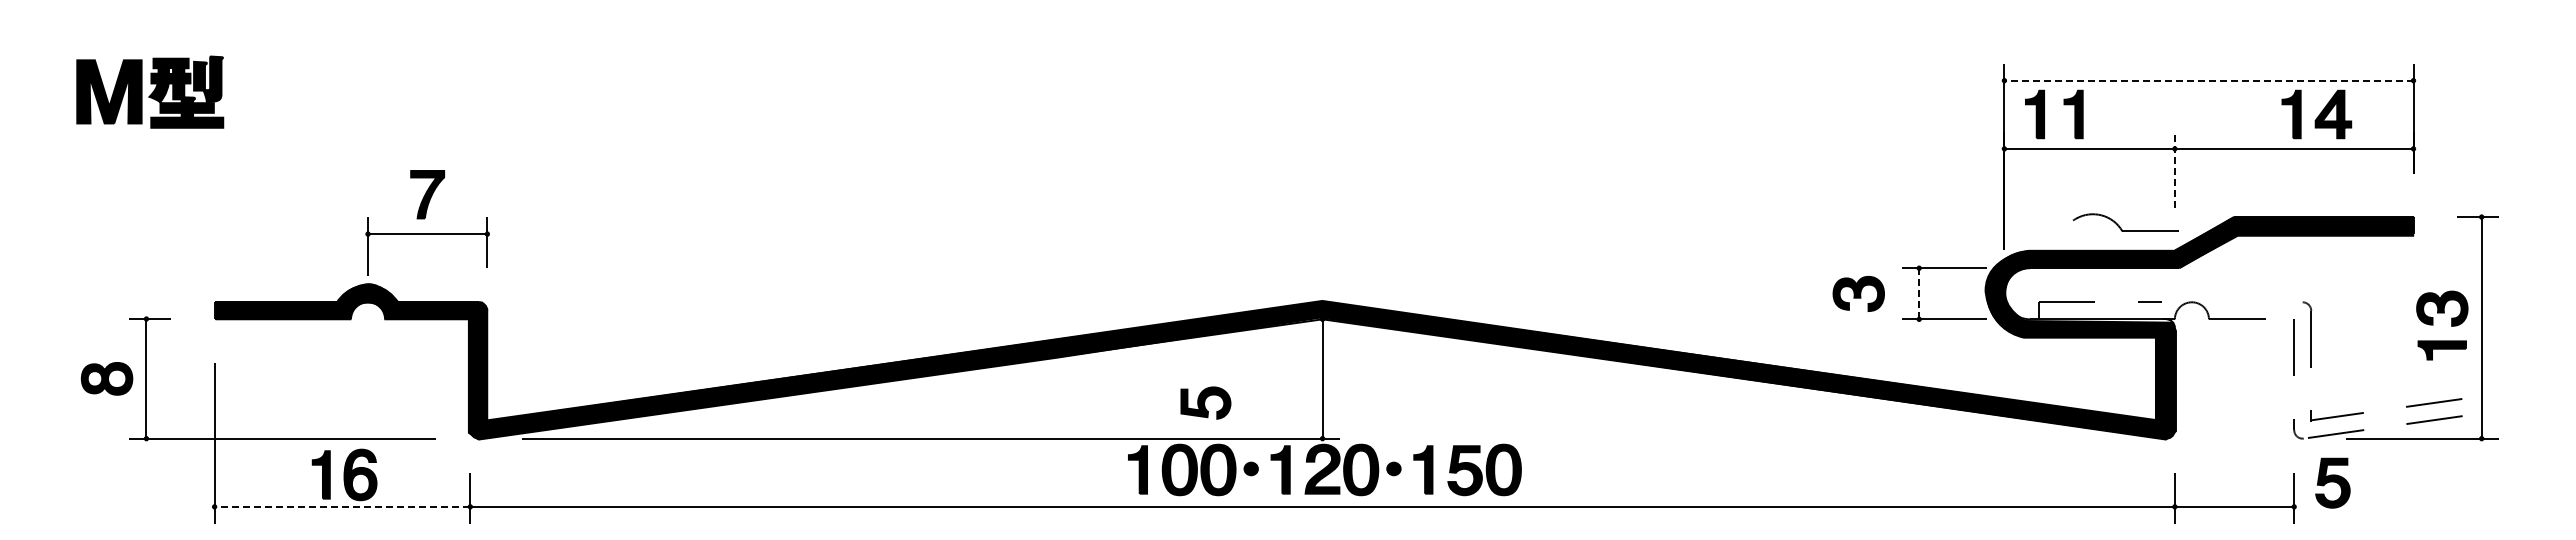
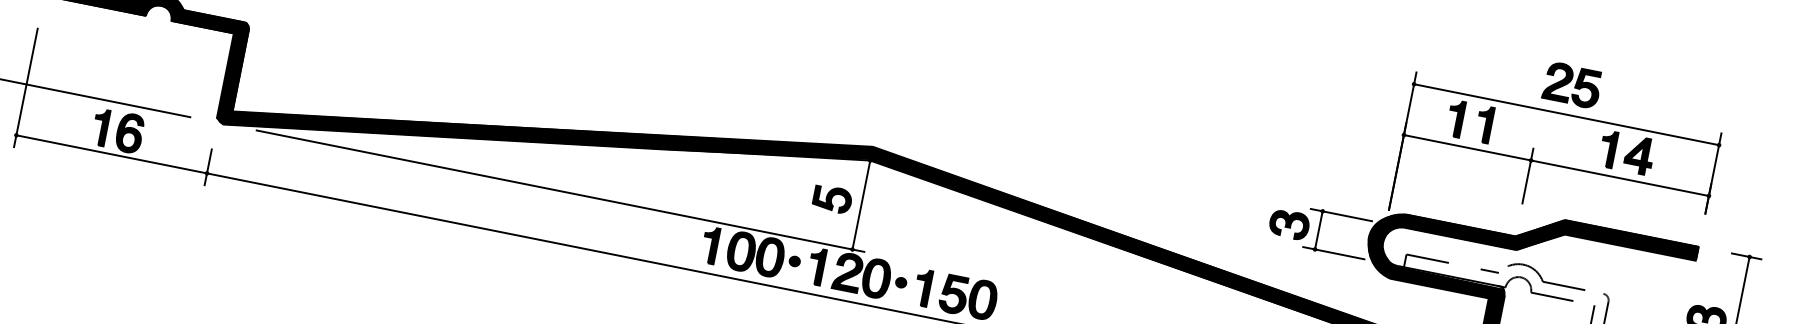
part: (2208, 41) -> (1572, 85), added
line: (2208, 80) -> (1566, 114), dashed -> solid
part: (2044, 114) -> (1462, 120), moved
part: (2316, 114) -> (1626, 152), moved
line: (2174, 169) -> (1527, 175), dashed -> solid
part: (2120, 226) -> (1542, 277), moved
part: (1858, 293) -> (1289, 224), moved
line: (1919, 293) -> (1319, 230), dashed -> solid
part: (1205, 402) -> (832, 198), moved
line: (342, 506) -> (111, 154), dashed -> solid

